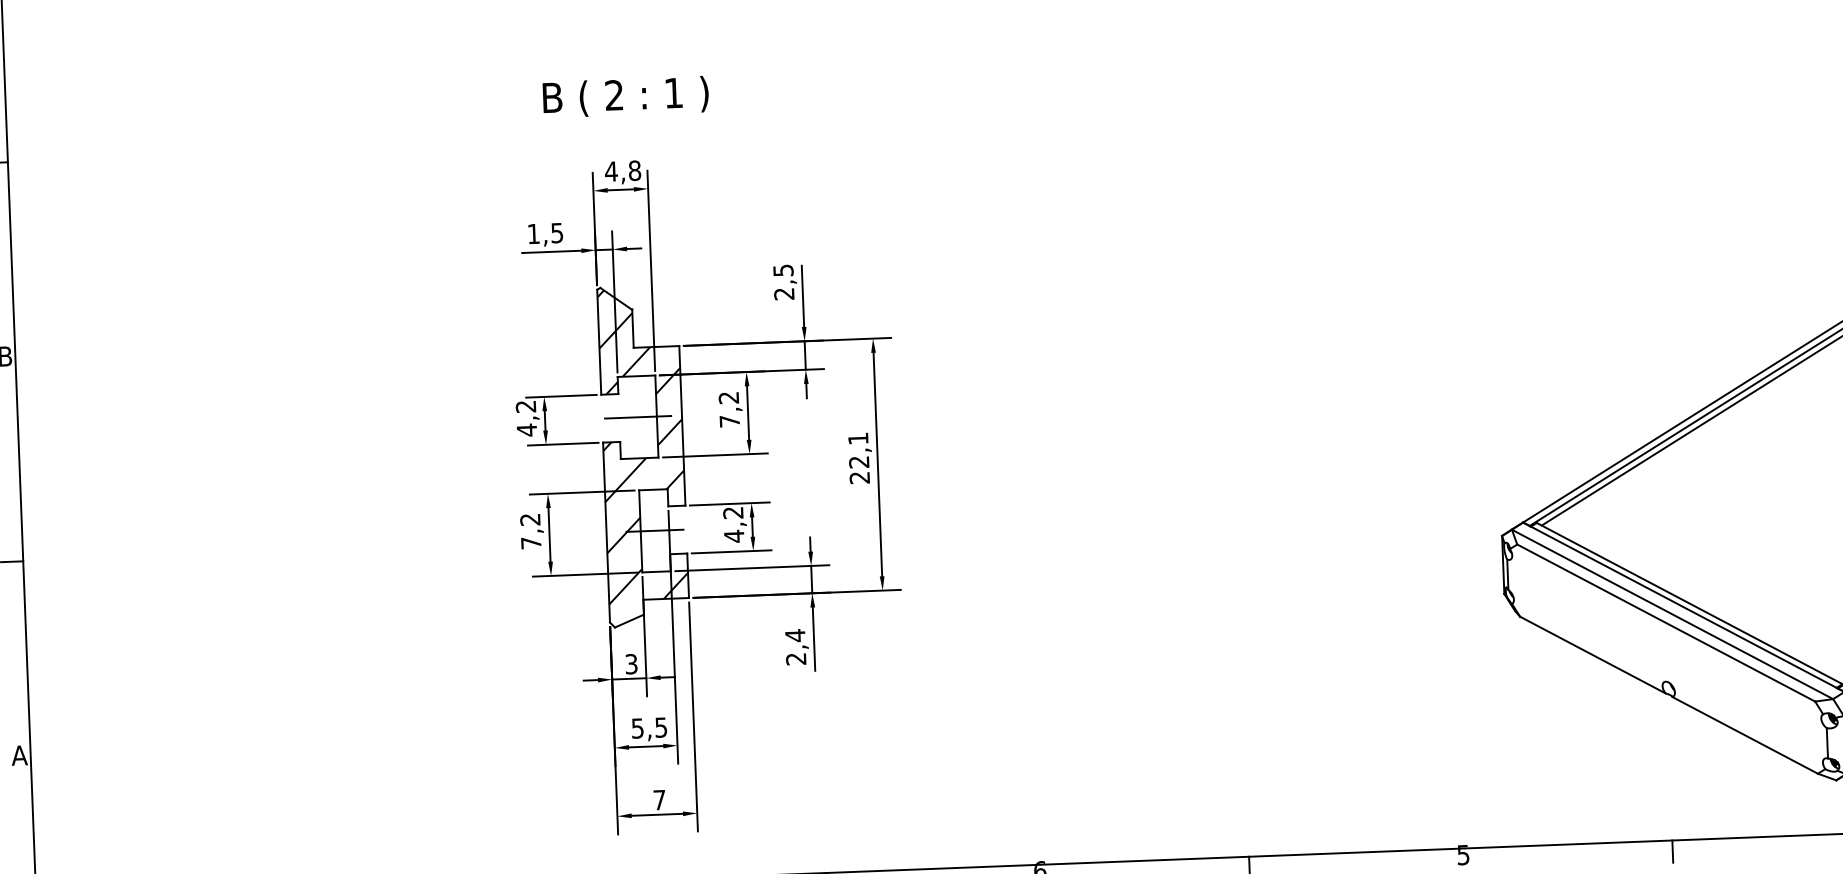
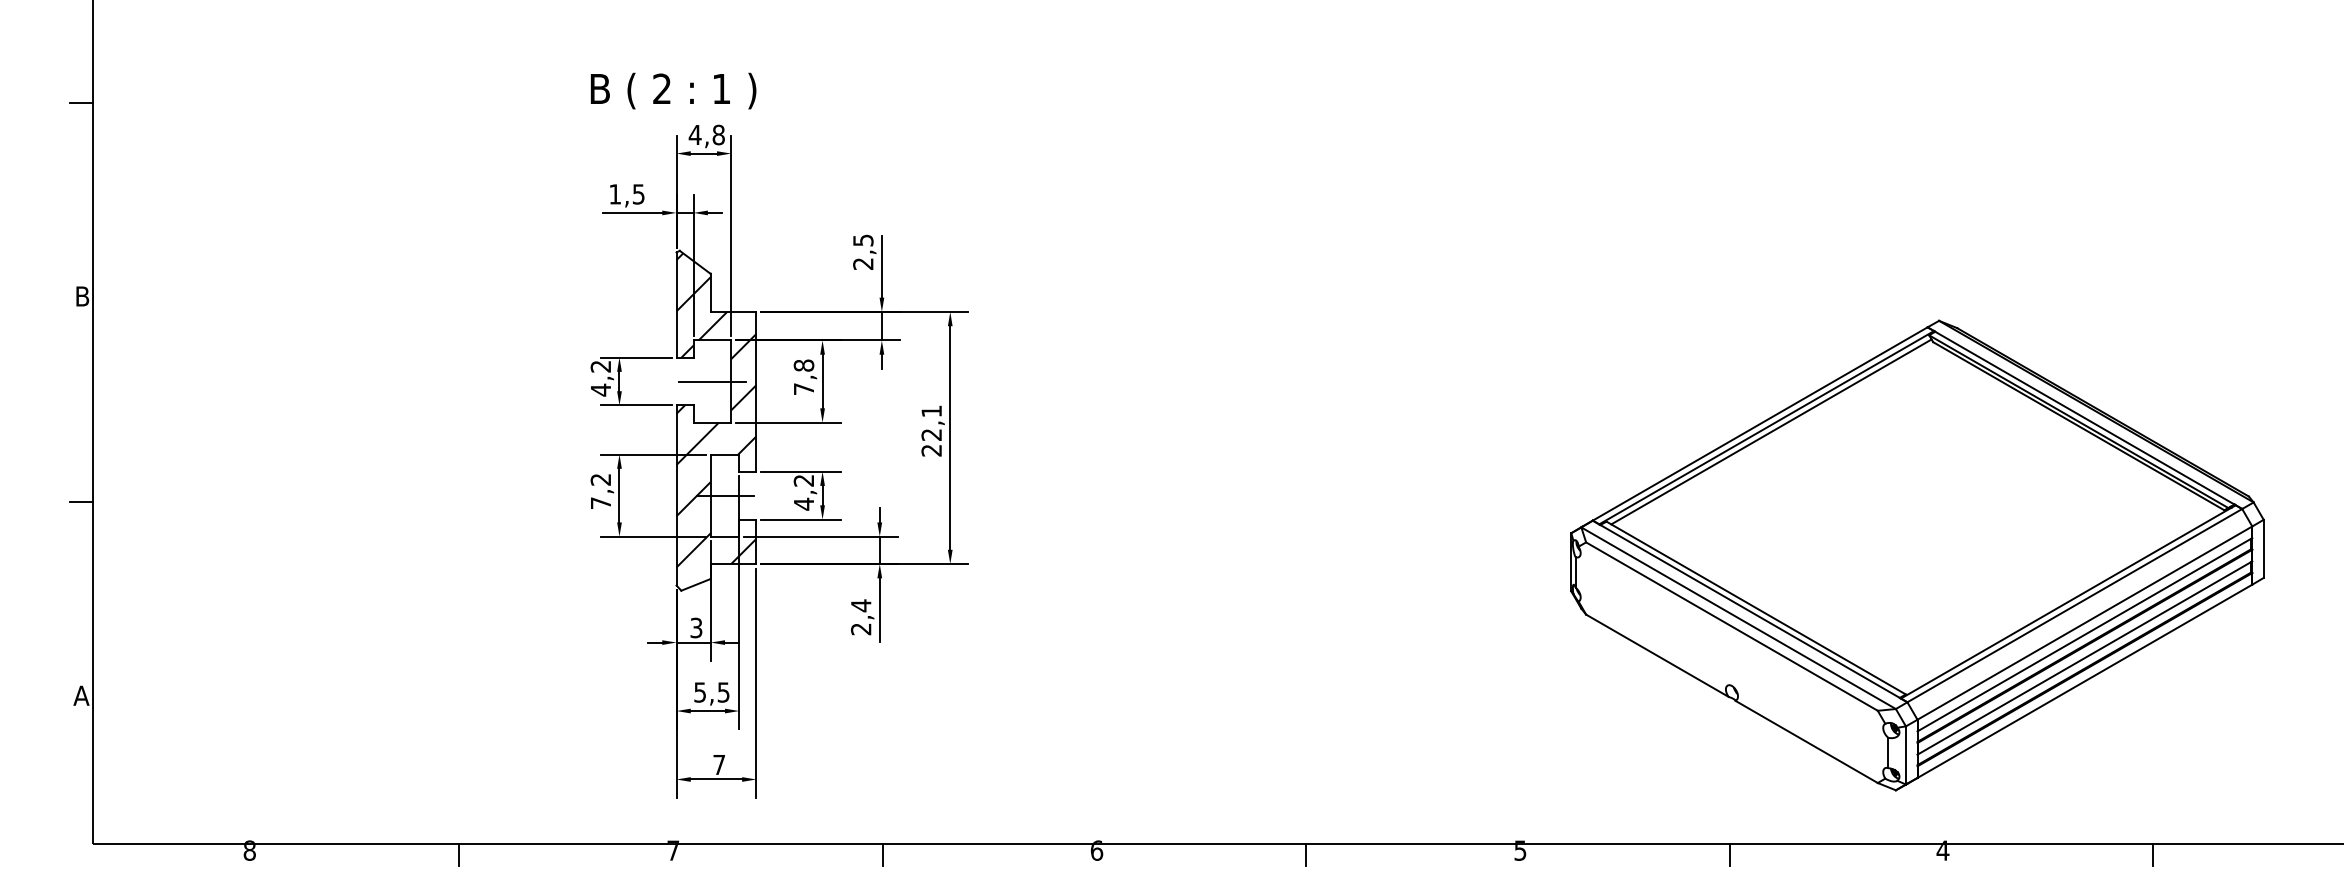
text: (625, 96) -> (673, 90), moved
text: (728, 397) -> (803, 365), 7,2 -> 7,8

